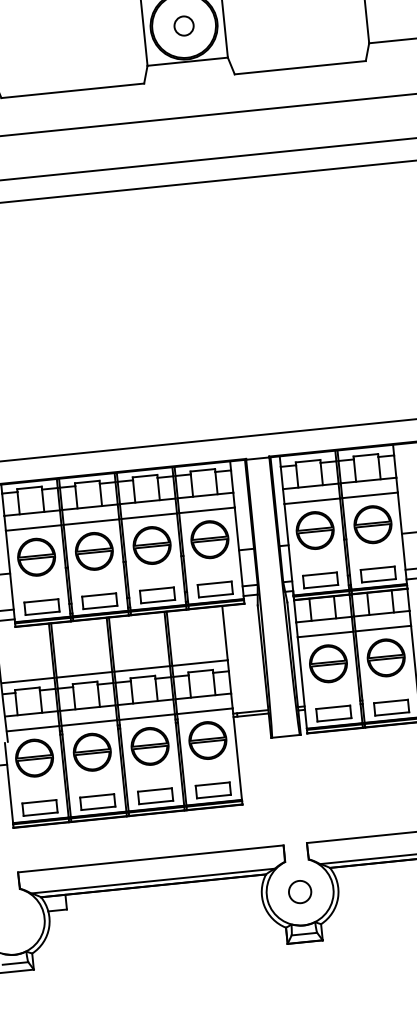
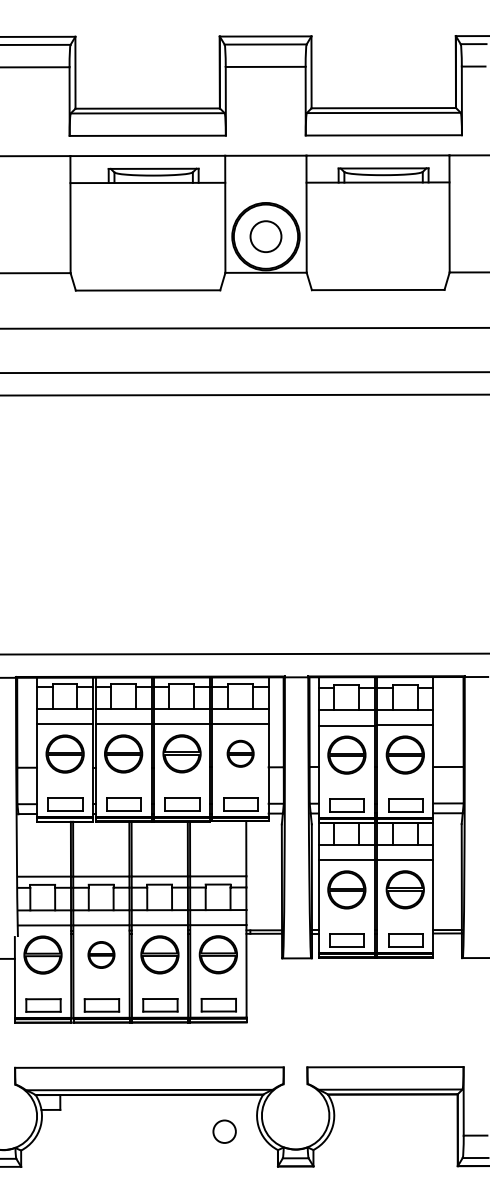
circle: (183, 25) -> (265, 236), size x1.6
part: (209, 539) -> (240, 753), size x0.7
part: (92, 751) -> (101, 954), size x0.7
circle: (299, 891) -> (224, 1131), moved

